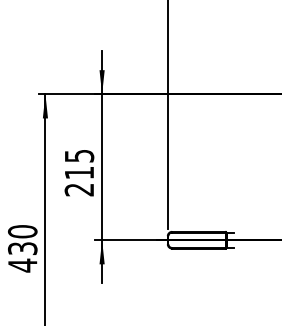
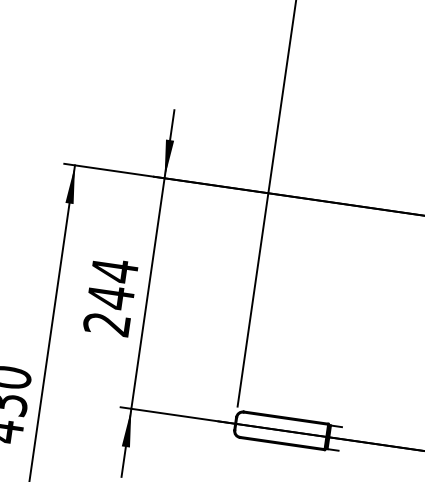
text: (79, 164) -> (112, 284), 215 -> 244

